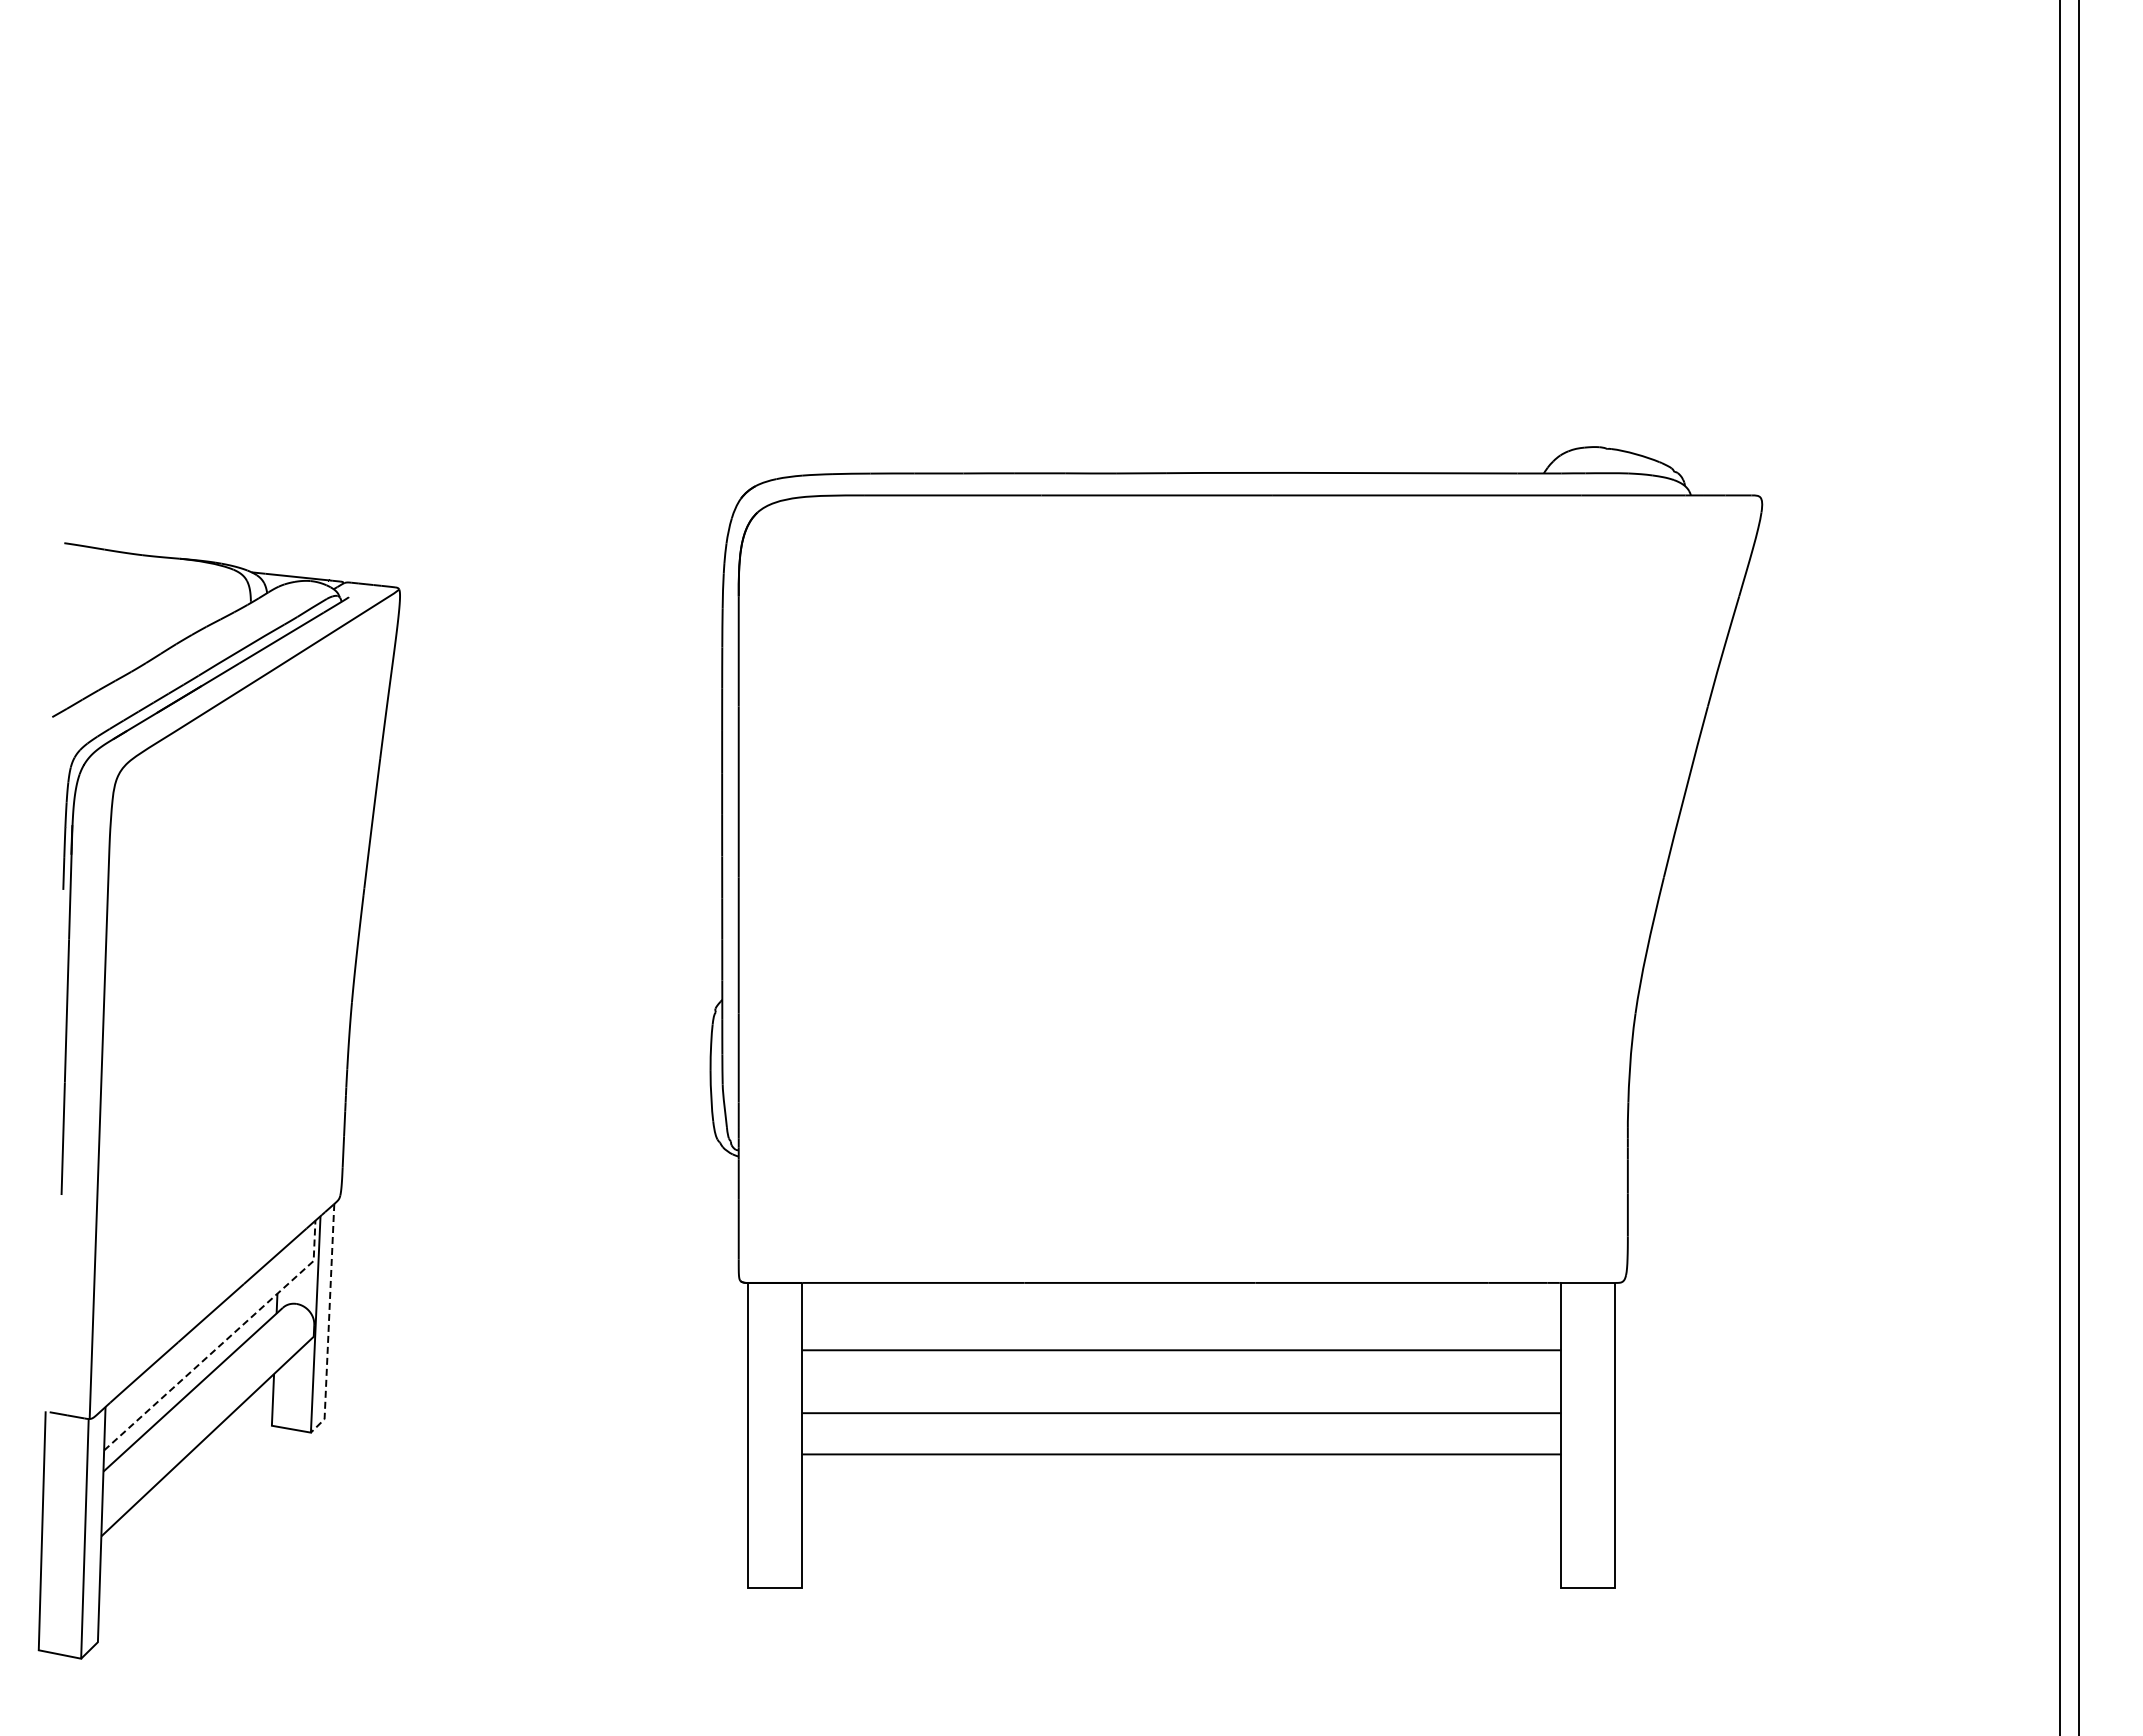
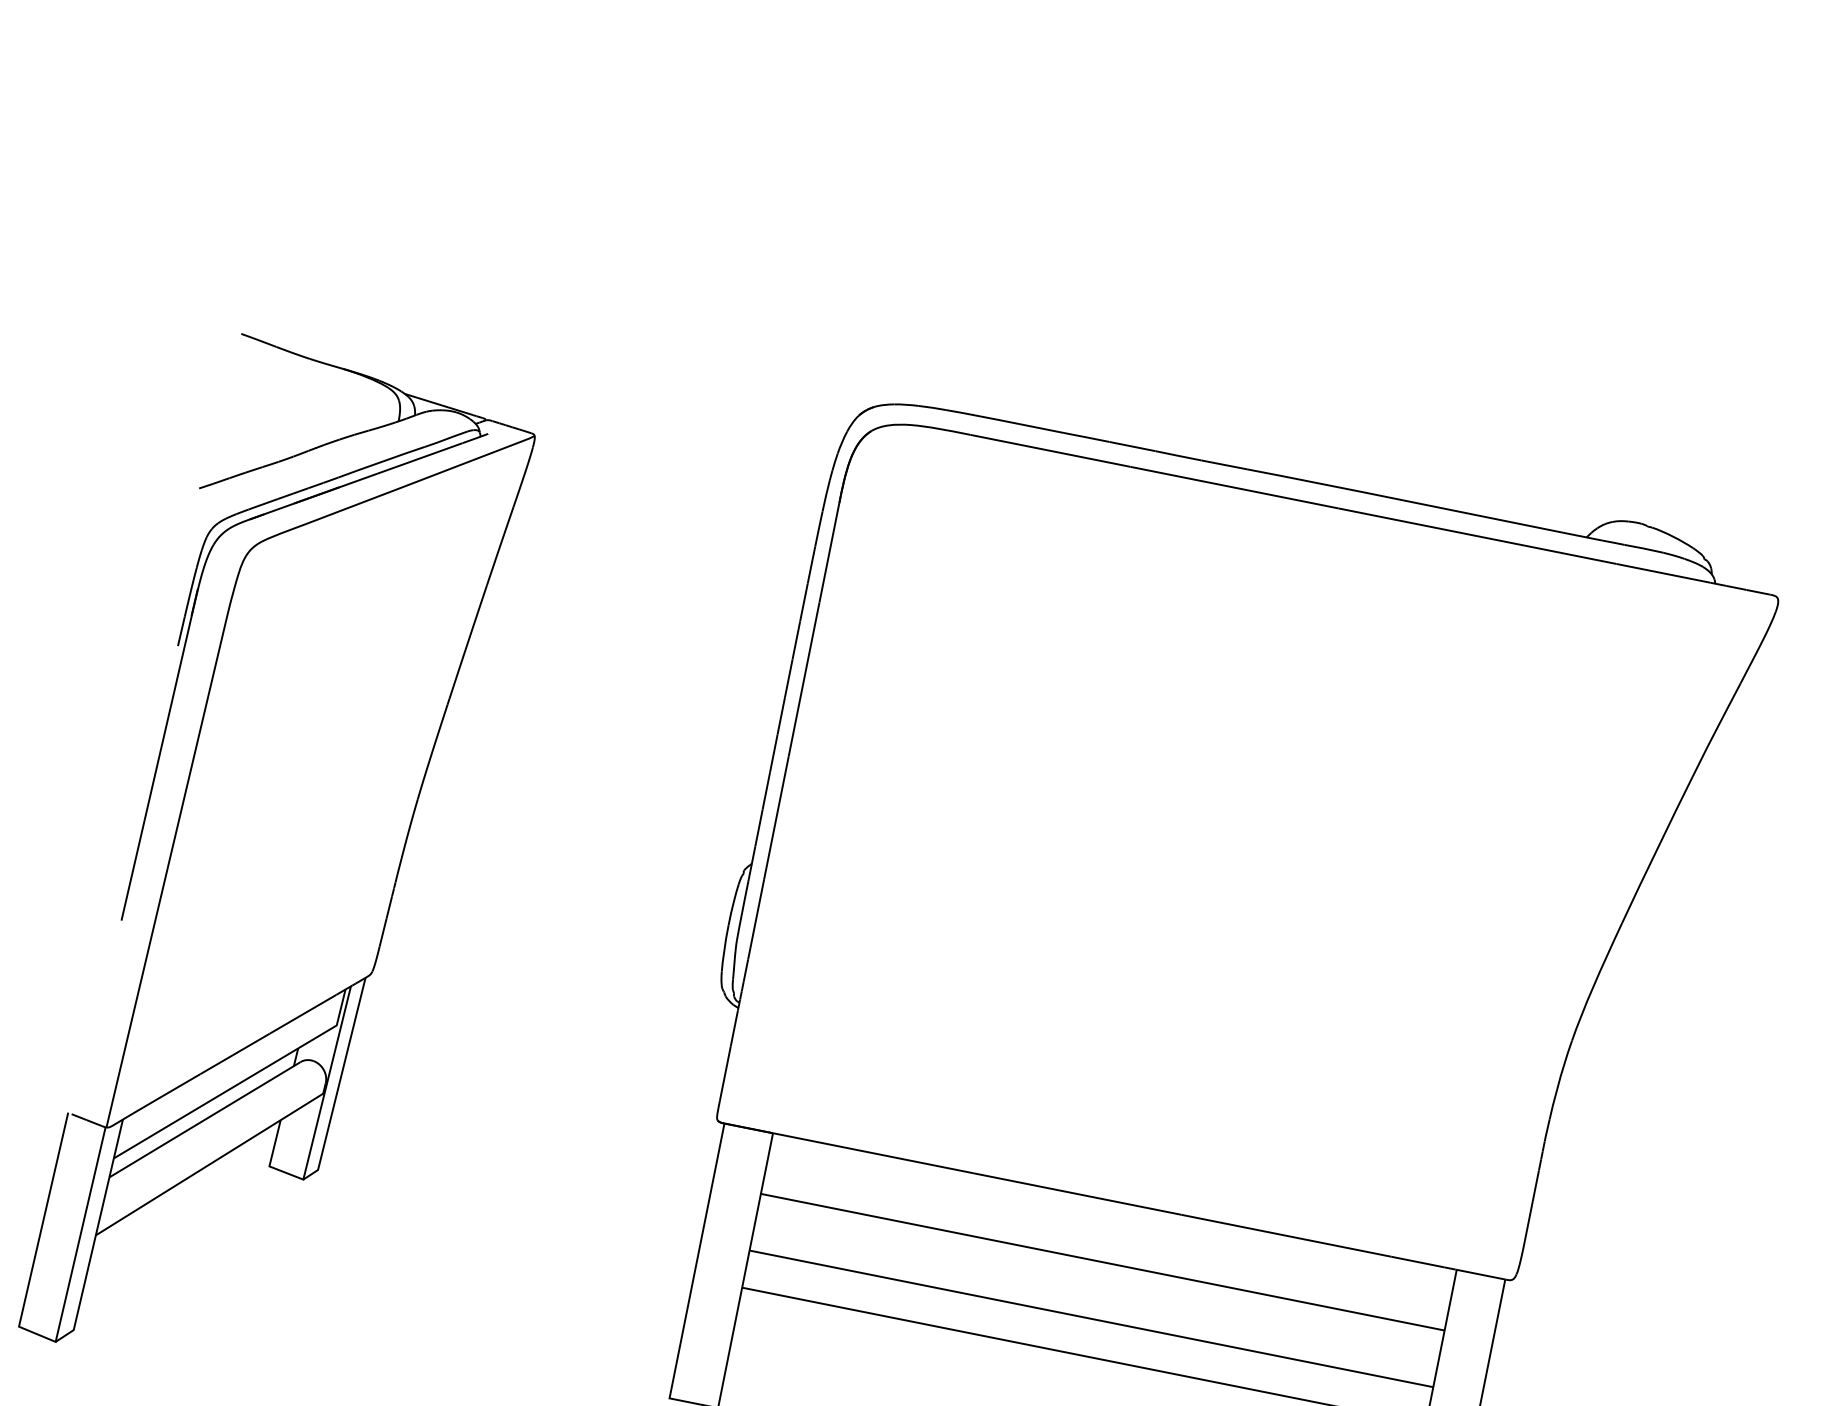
line: (328, 1322) -> (339, 1083), dashed -> solid
line: (224, 1341) -> (241, 1081), dashed -> solid

